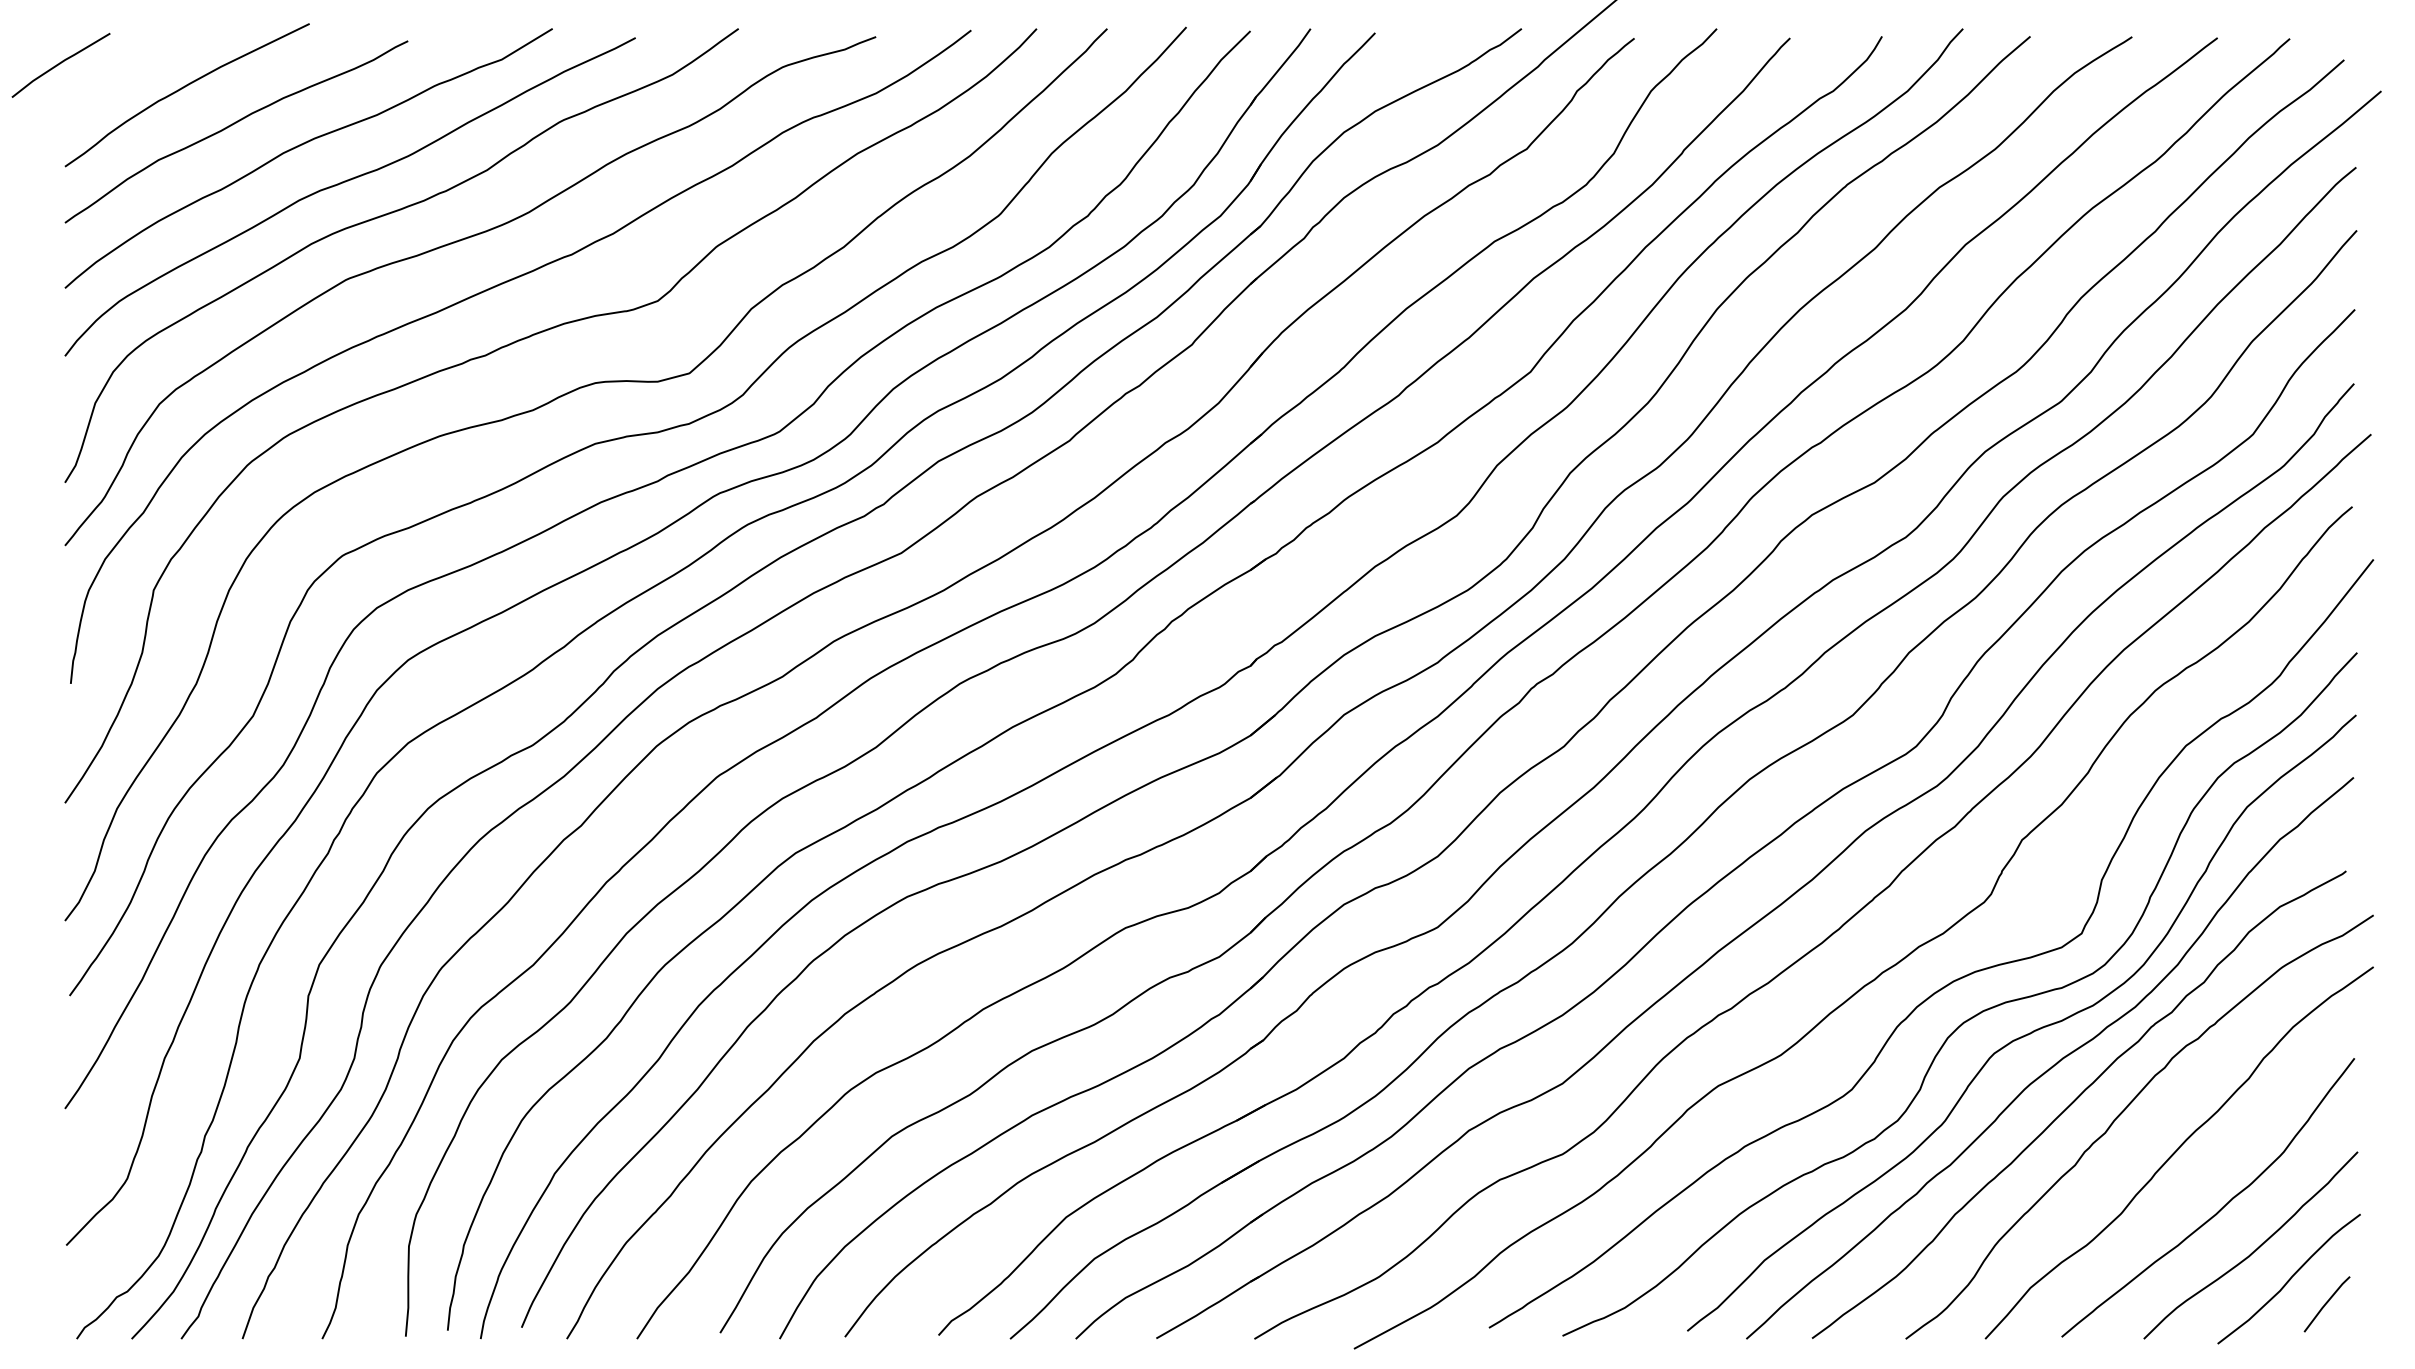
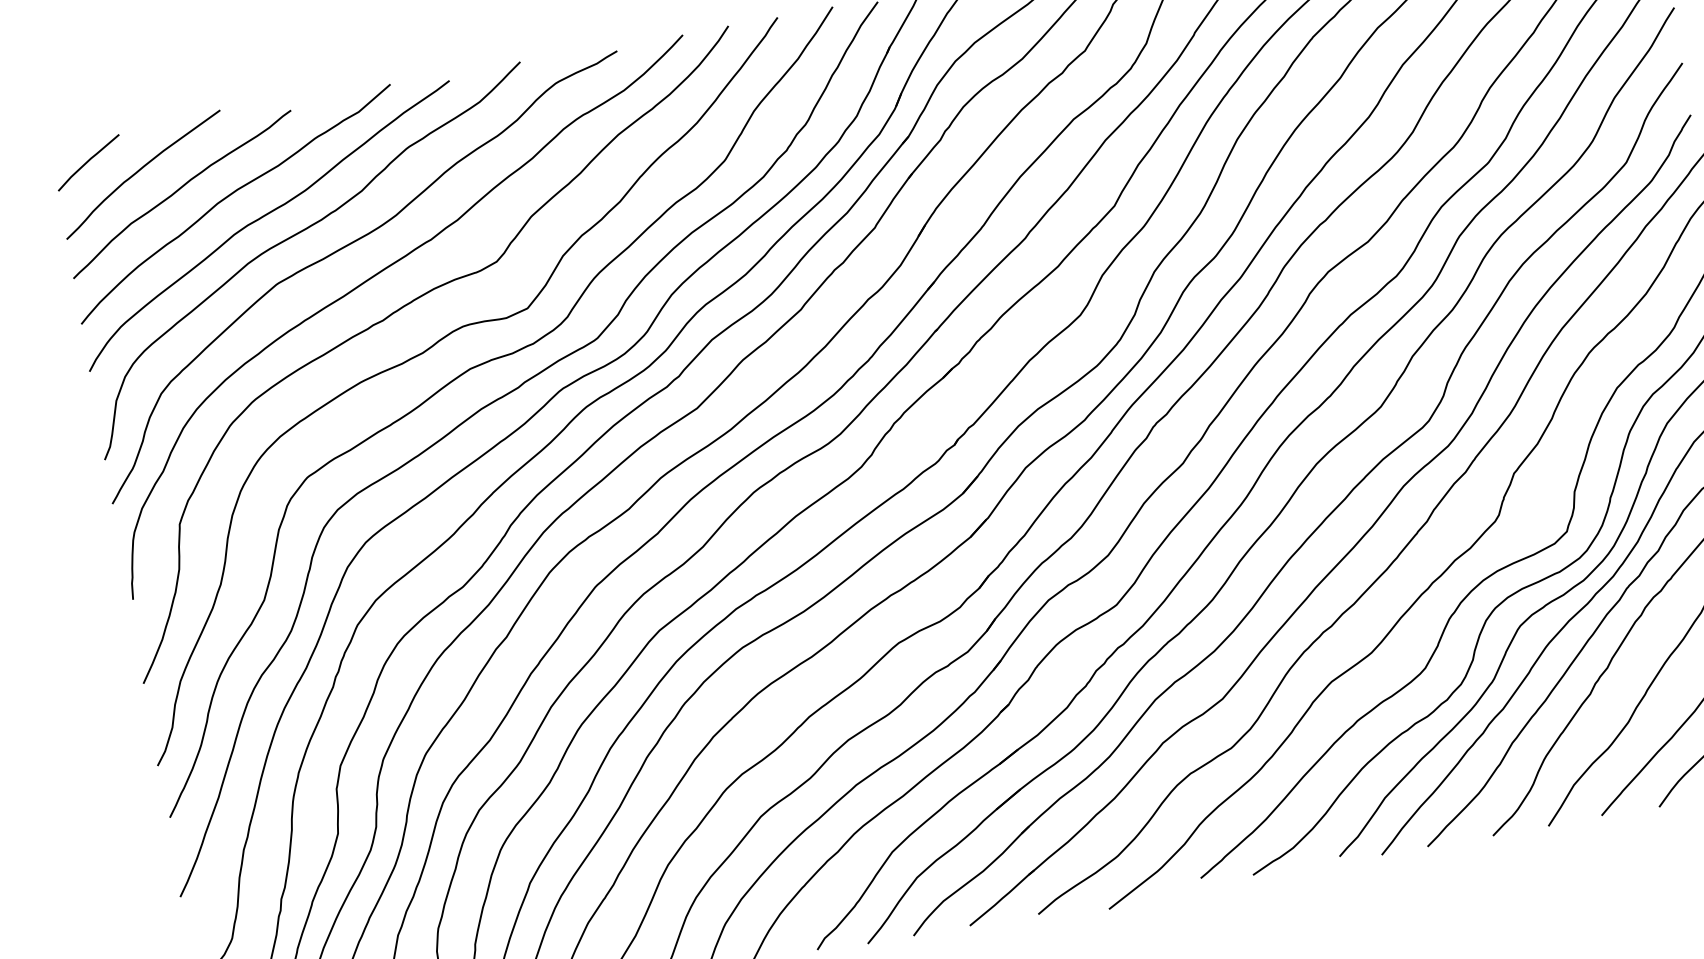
line: (60, 64) -> (88, 162), moved

